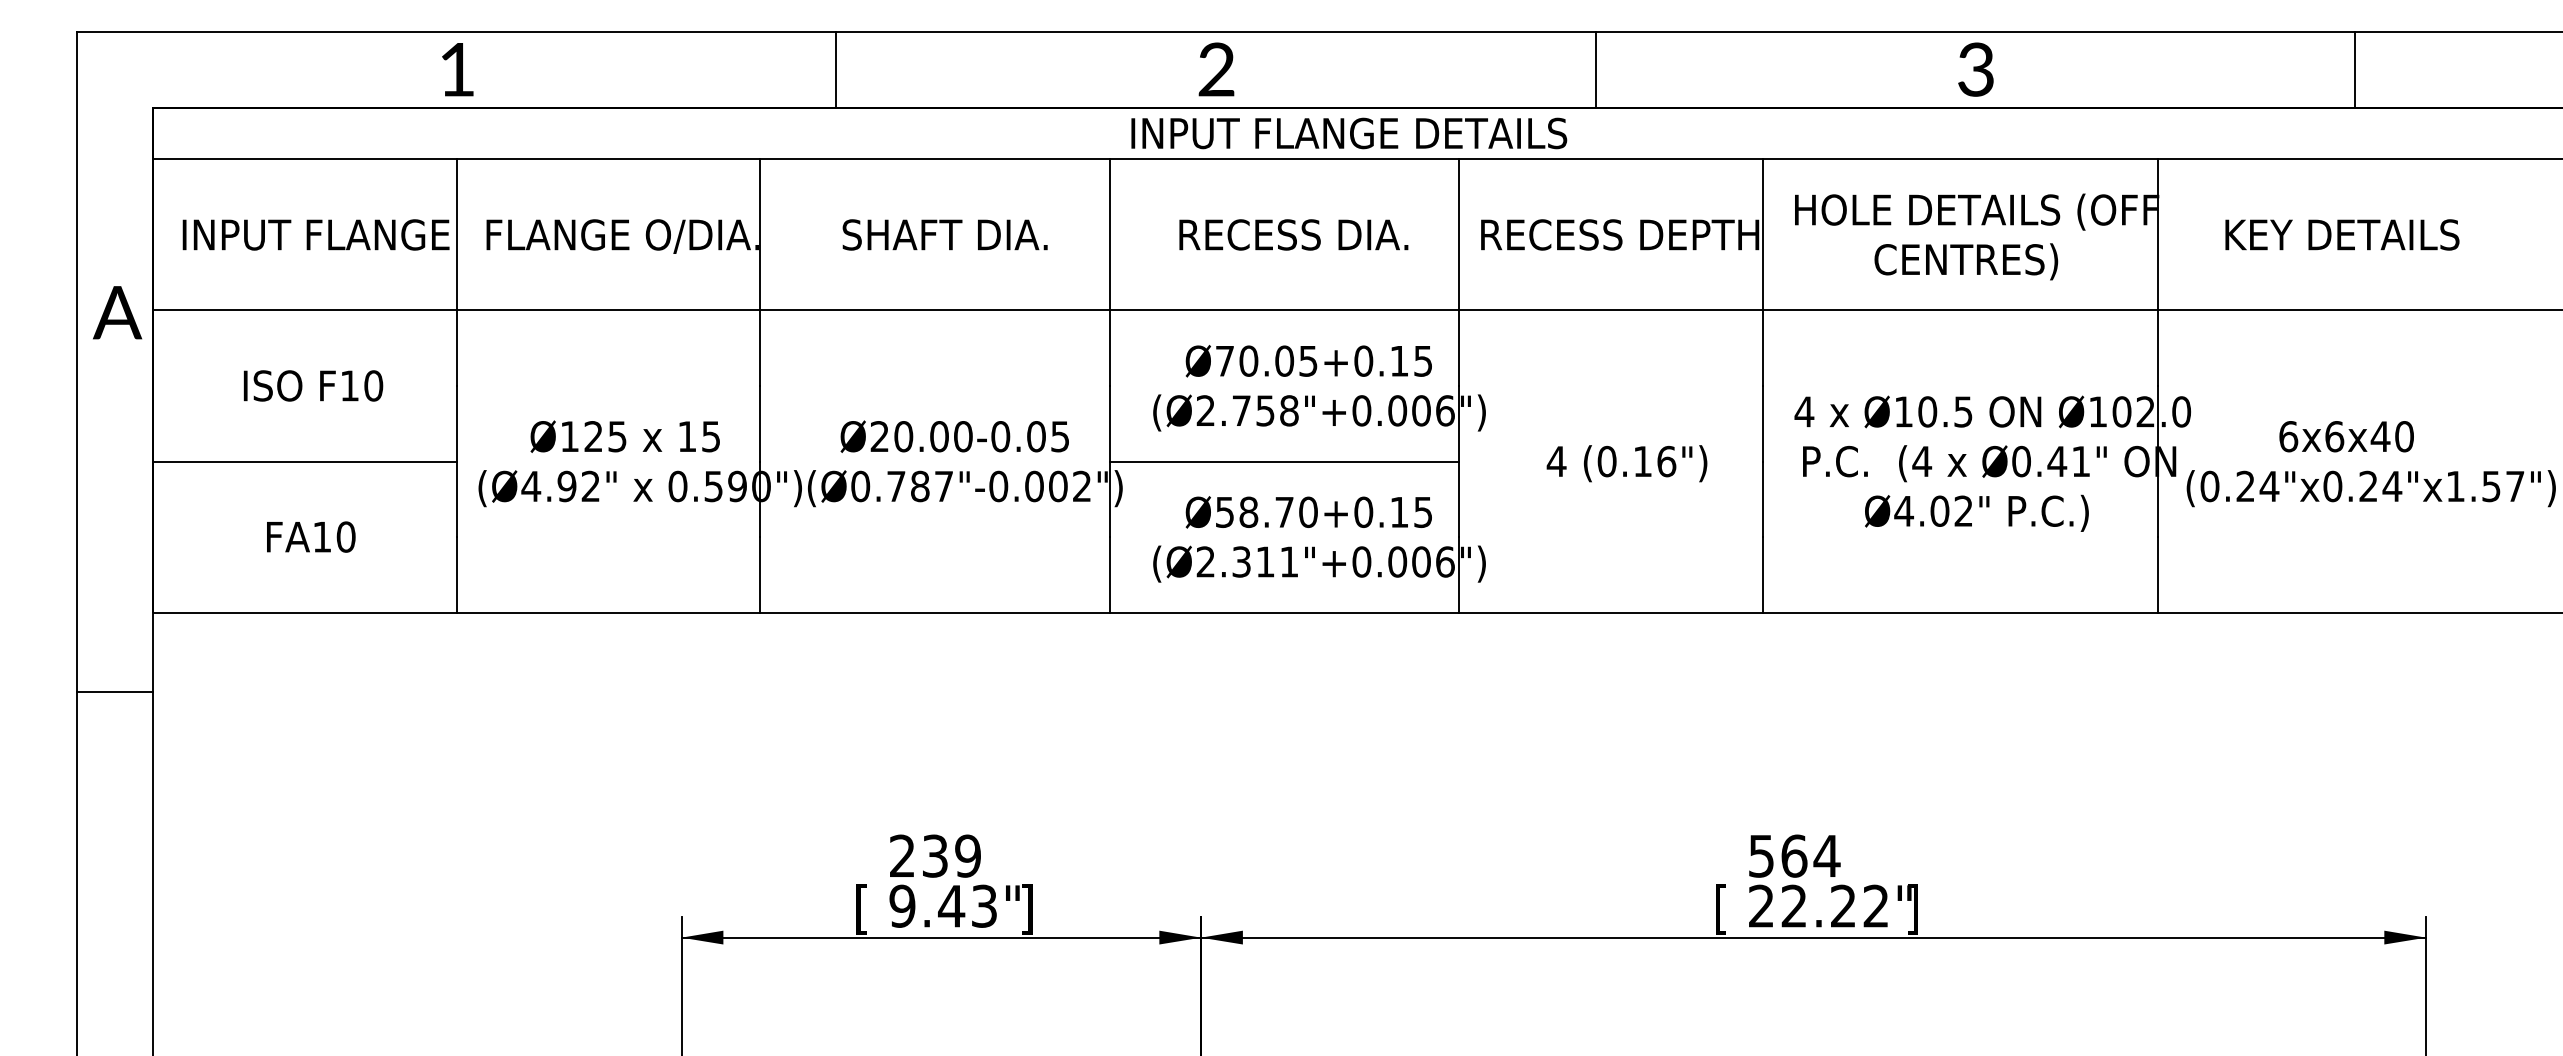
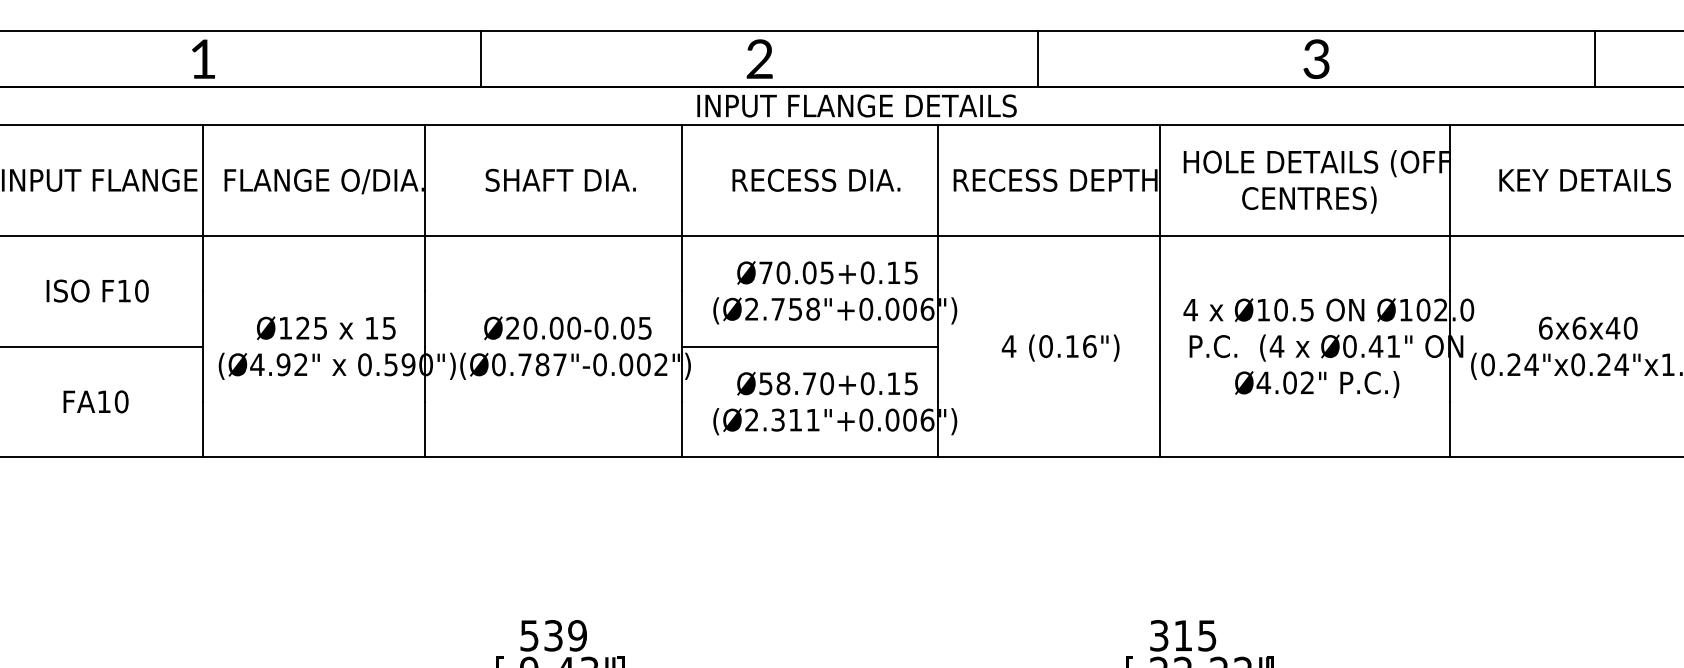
text: (902, 855) -> (529, 635), 239 -> 539
text: (1794, 855) -> (1183, 635), 564 -> 315

